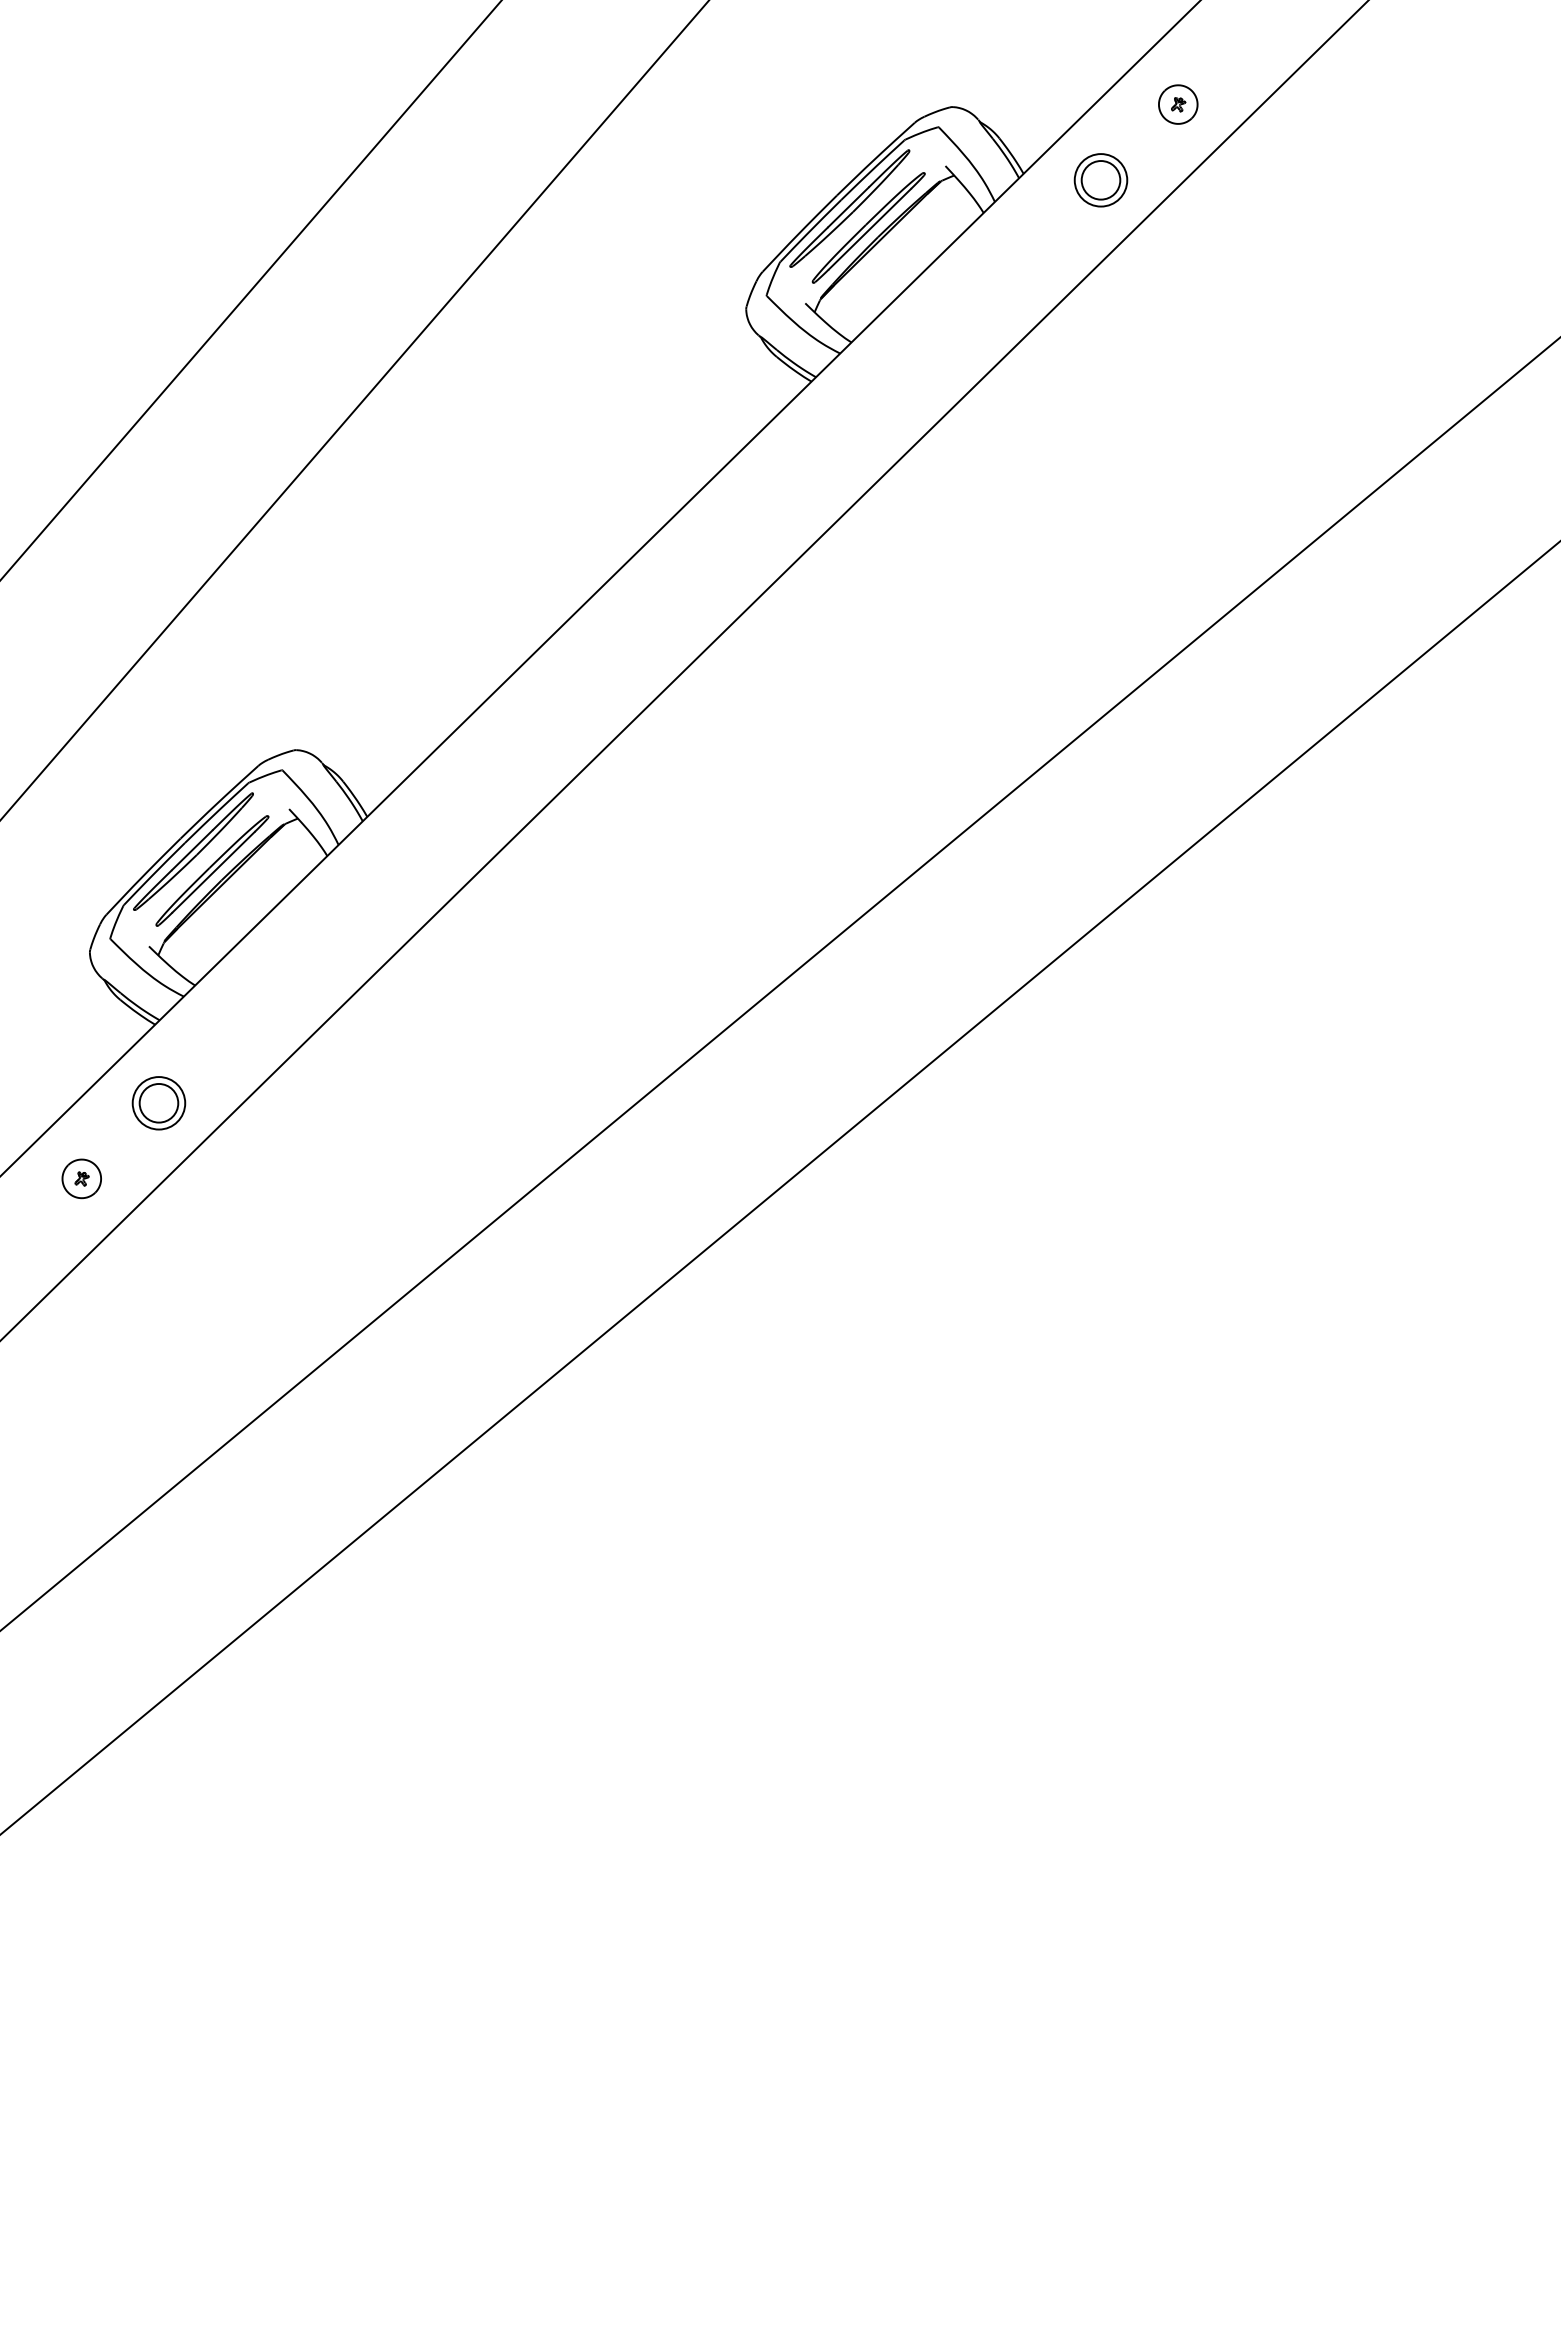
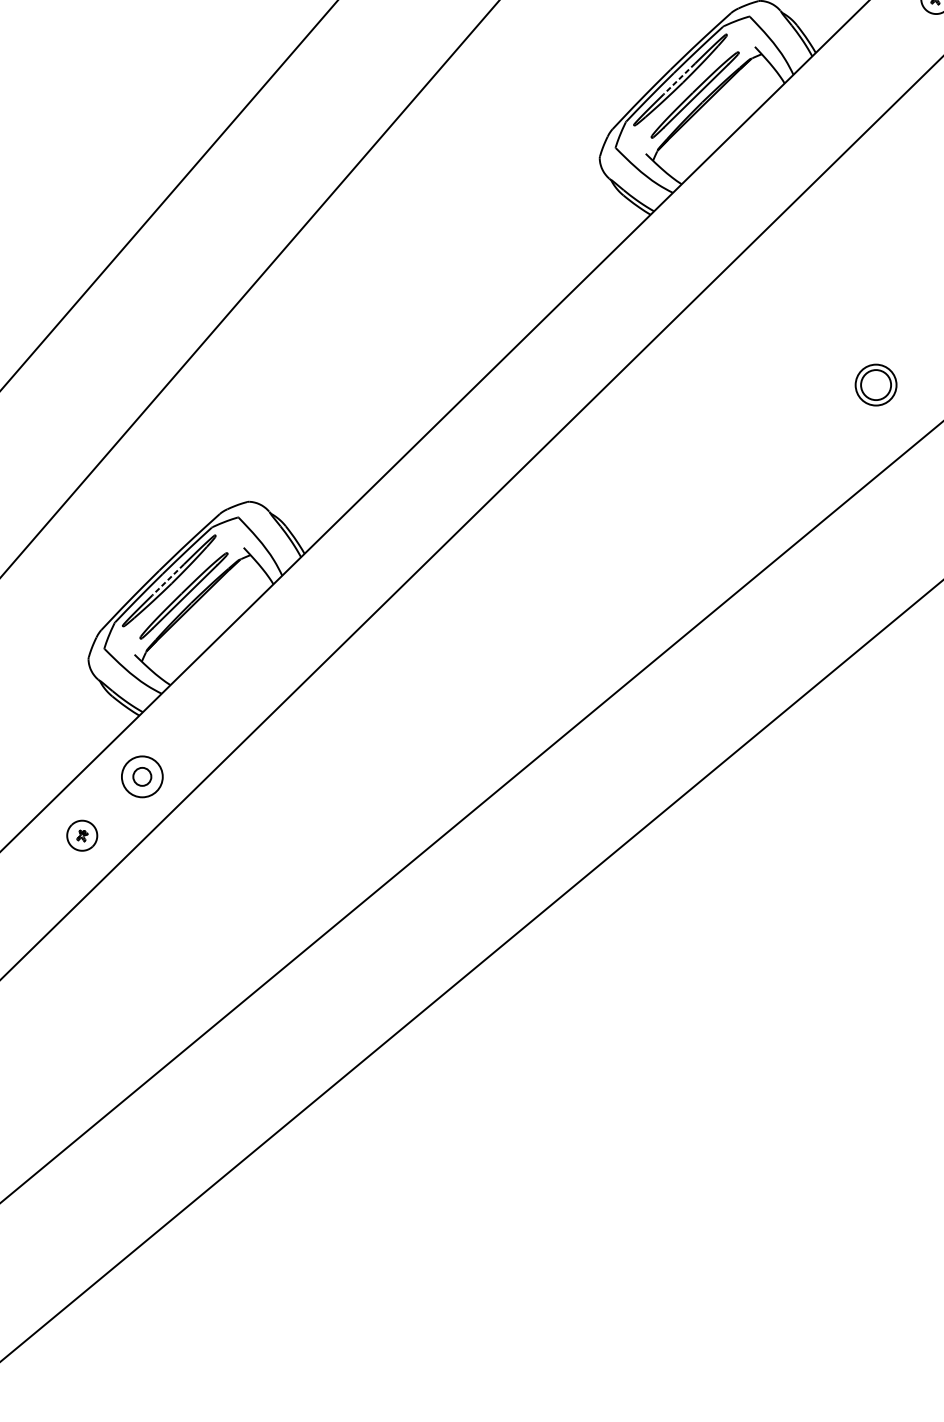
part: (1100, 180) -> (875, 385), moved
line: (848, 207) -> (679, 79), solid -> dashed
line: (191, 850) -> (167, 579), solid -> dashed
circle: (158, 1102) -> (141, 776), size x0.6

